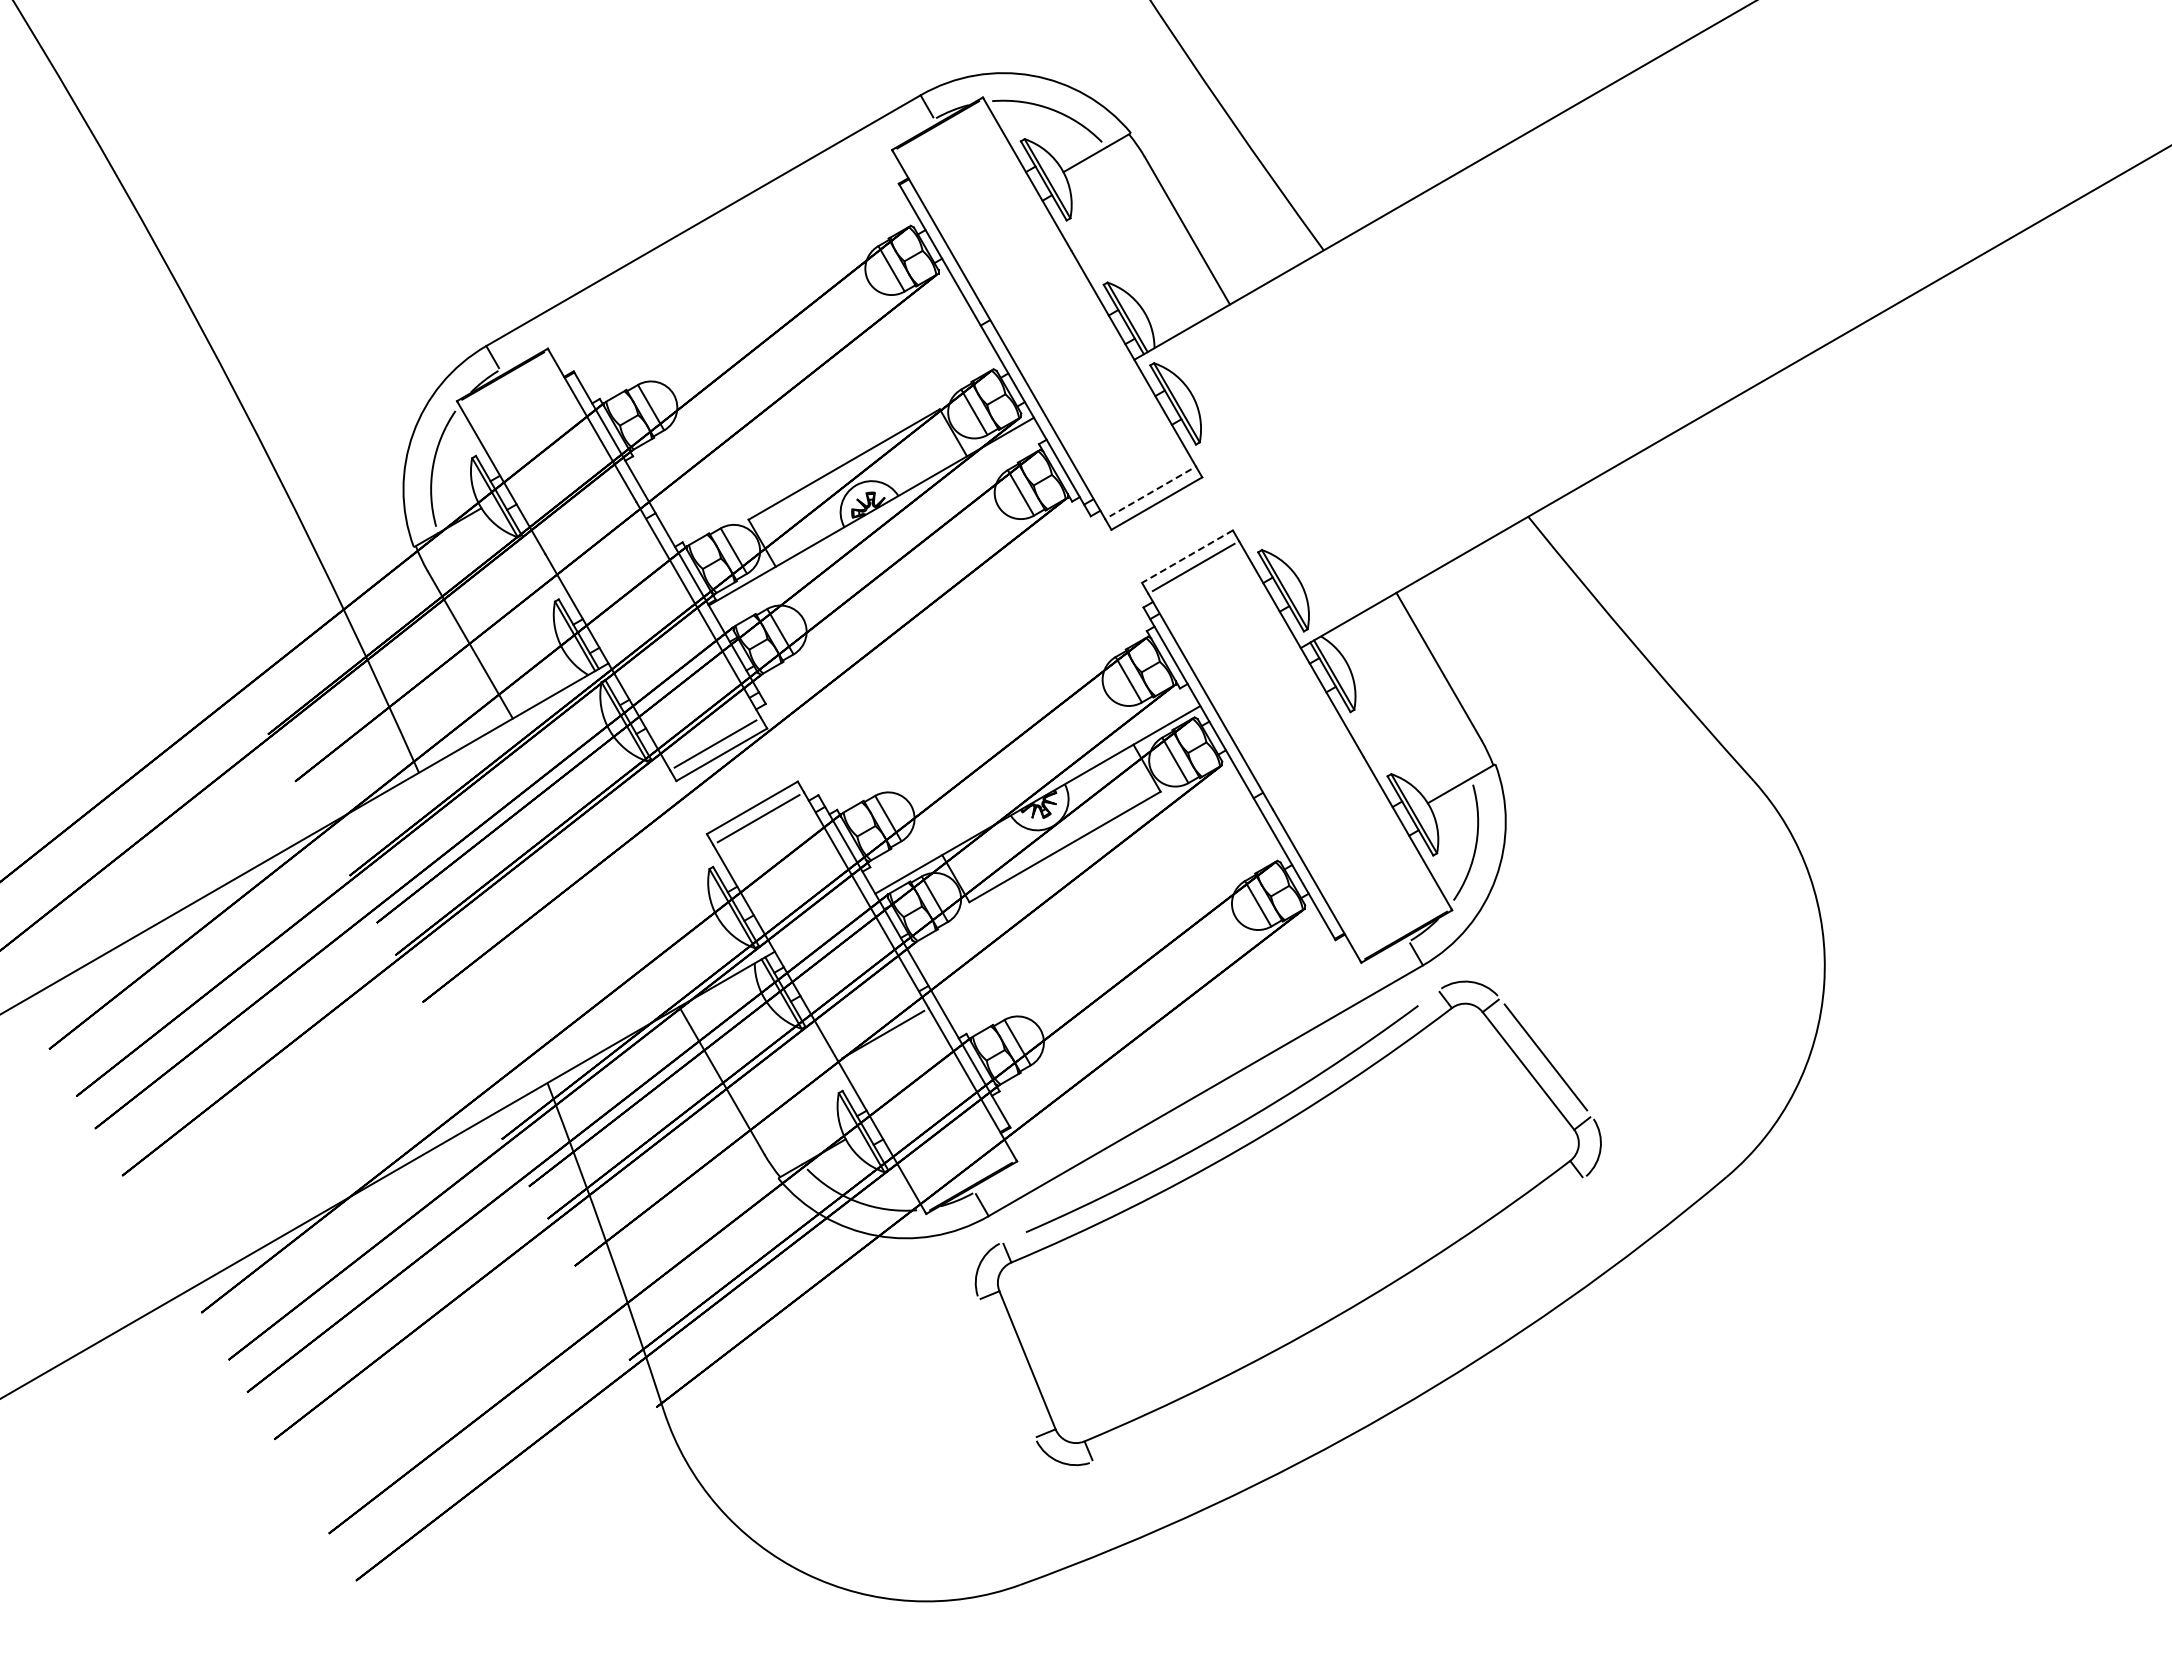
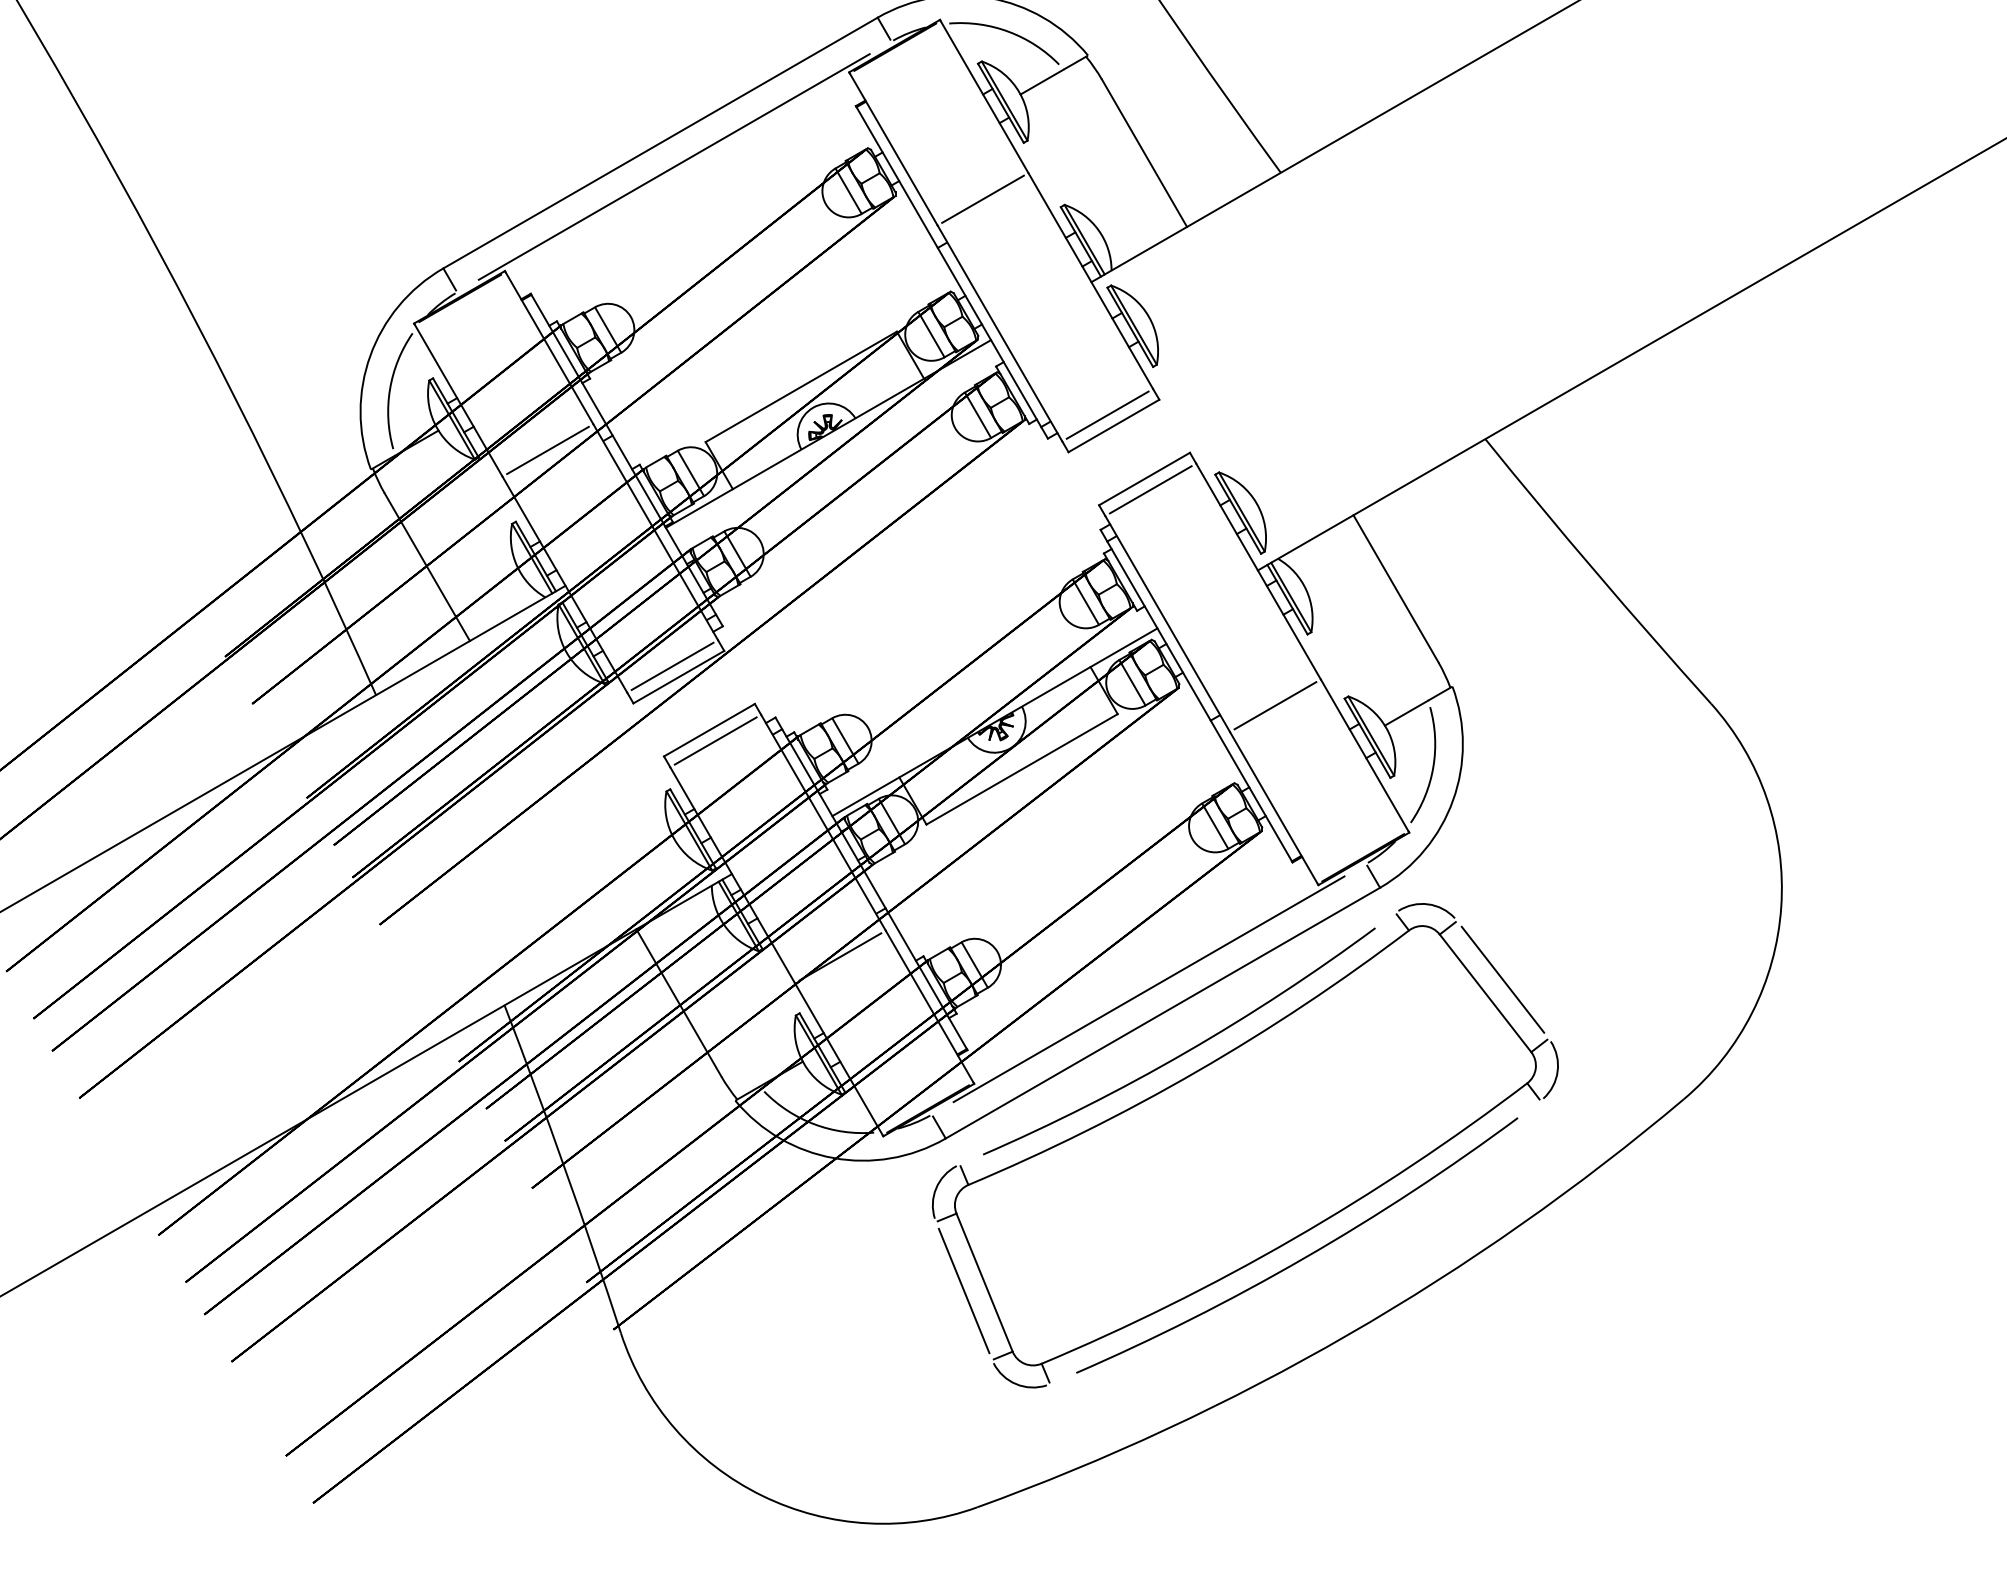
line: (716, 244) -> (673, 166), added
line: (1025, 276) -> (982, 198), added
line: (1150, 493) -> (1107, 415), dashed -> solid
line: (590, 527) -> (547, 449), added
line: (1187, 556) -> (1144, 478), dashed -> solid
line: (1318, 782) -> (1275, 704), added
line: (1191, 1066) -> (1148, 988), added
arc: (1345, 1335) -> (1302, 1257), added
line: (1006, 1368) -> (963, 1290), added

